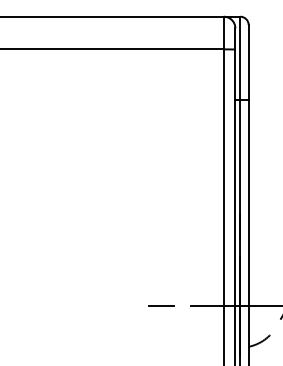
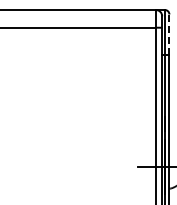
line: (248, 63) -> (169, 35), solid -> dashed
line: (160, 305) -> (121, 166), removed

